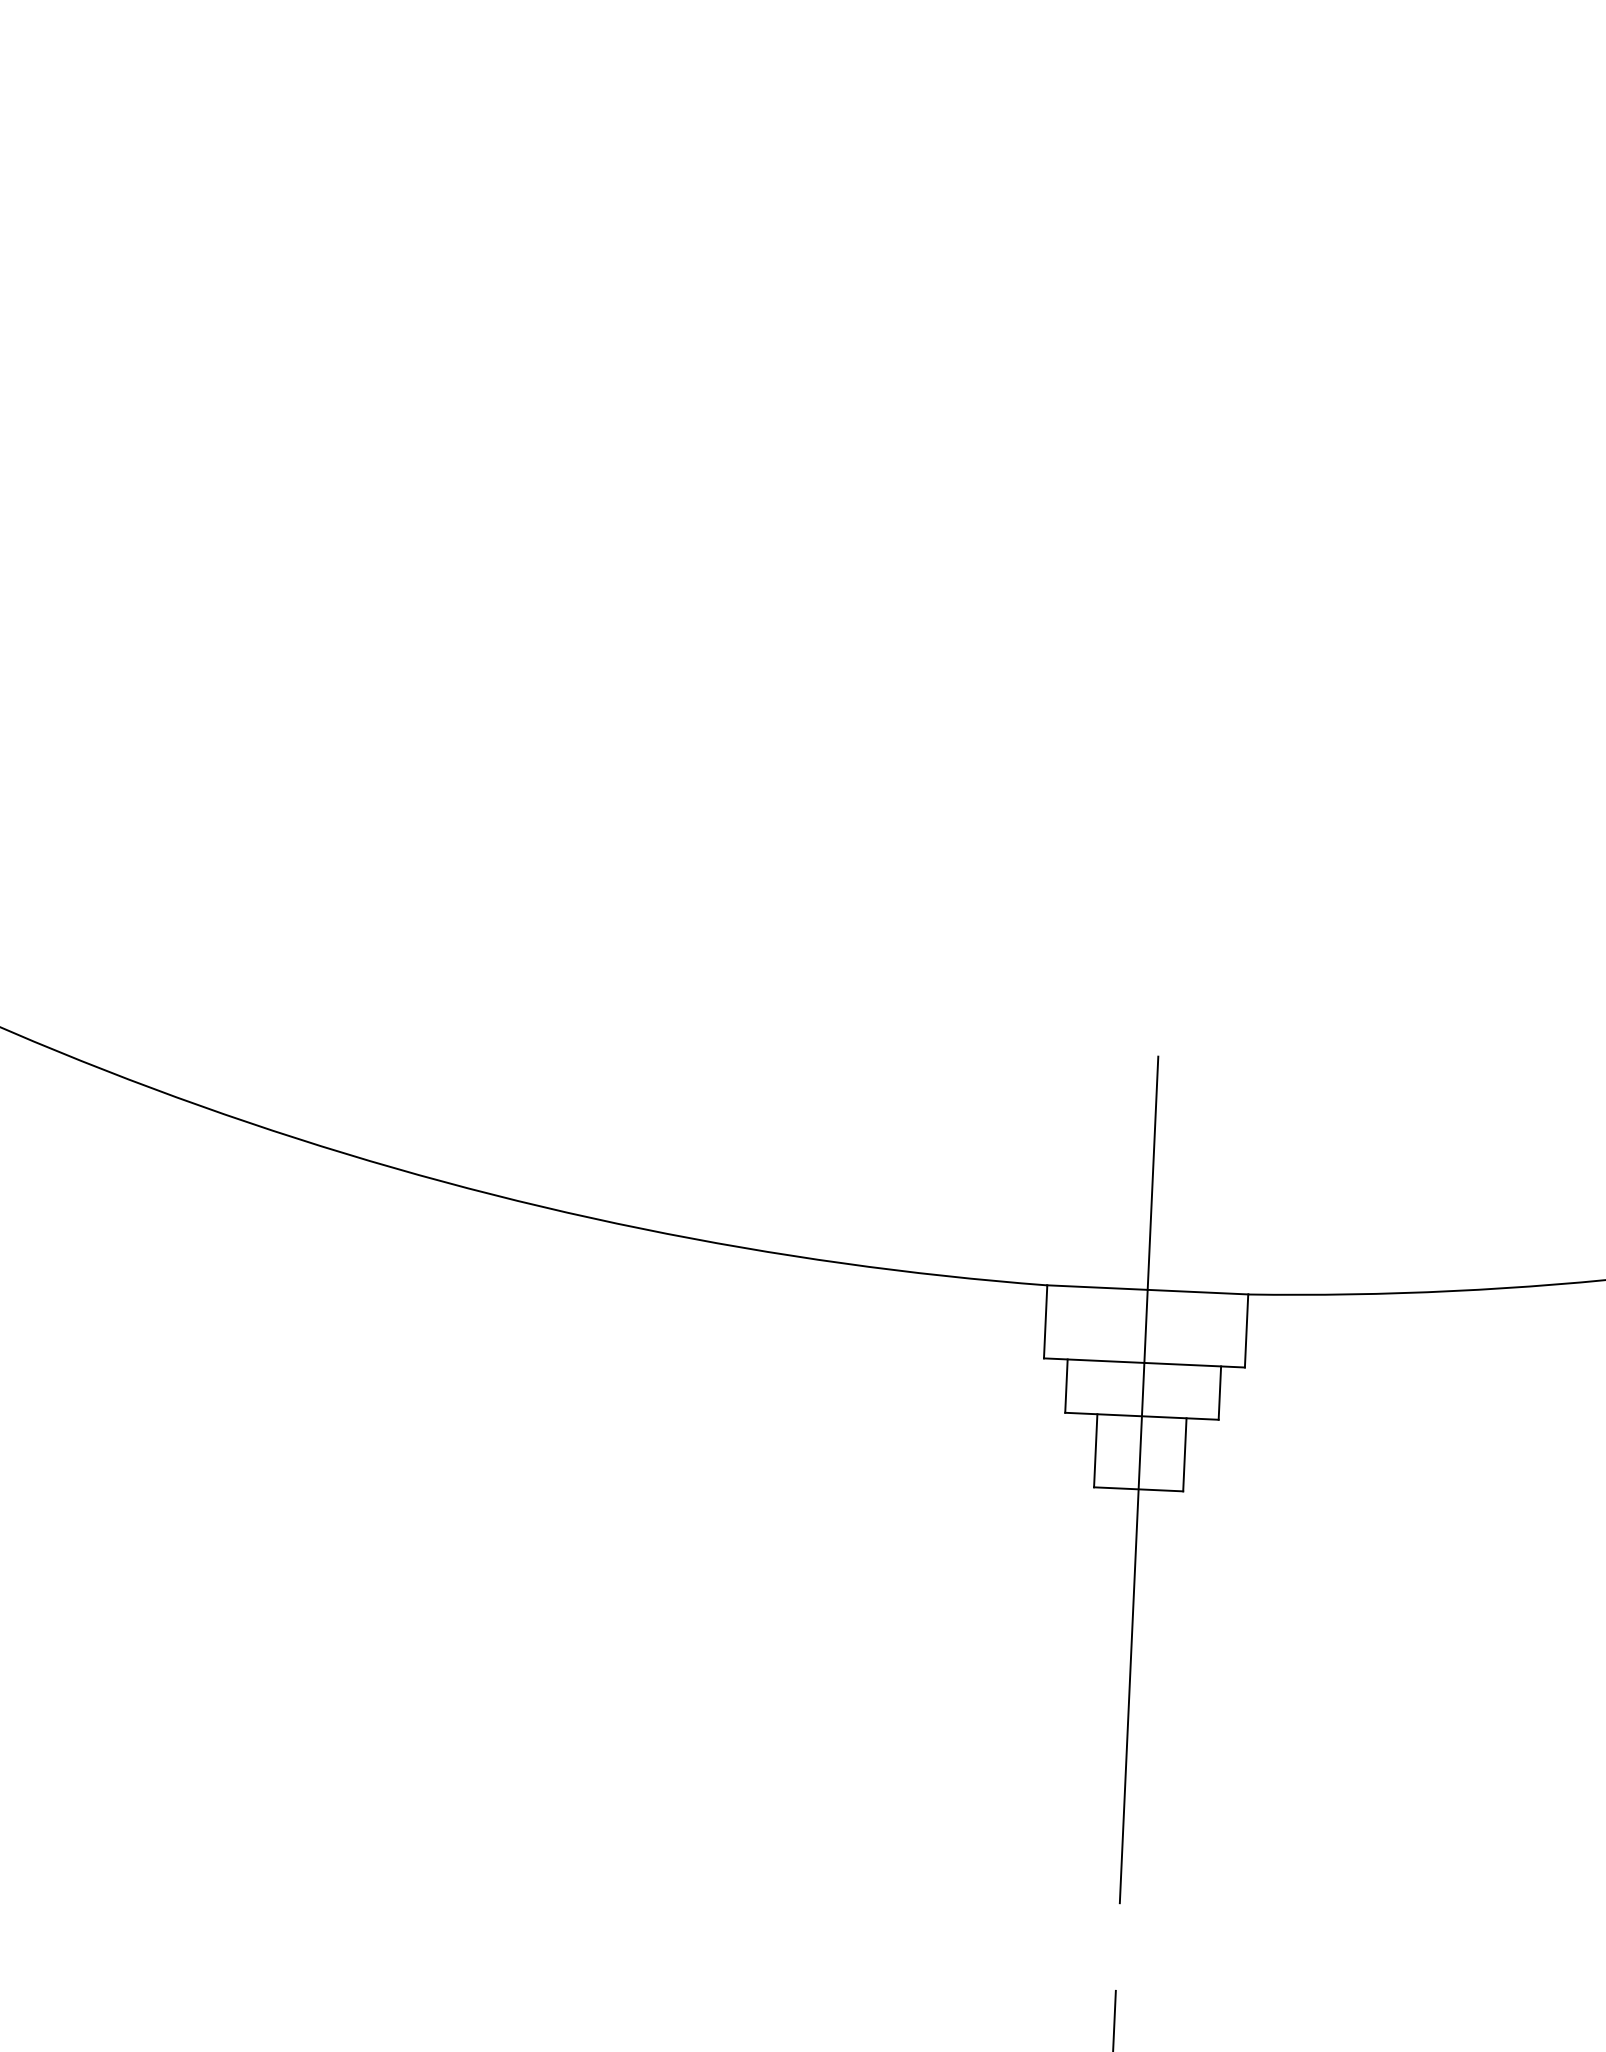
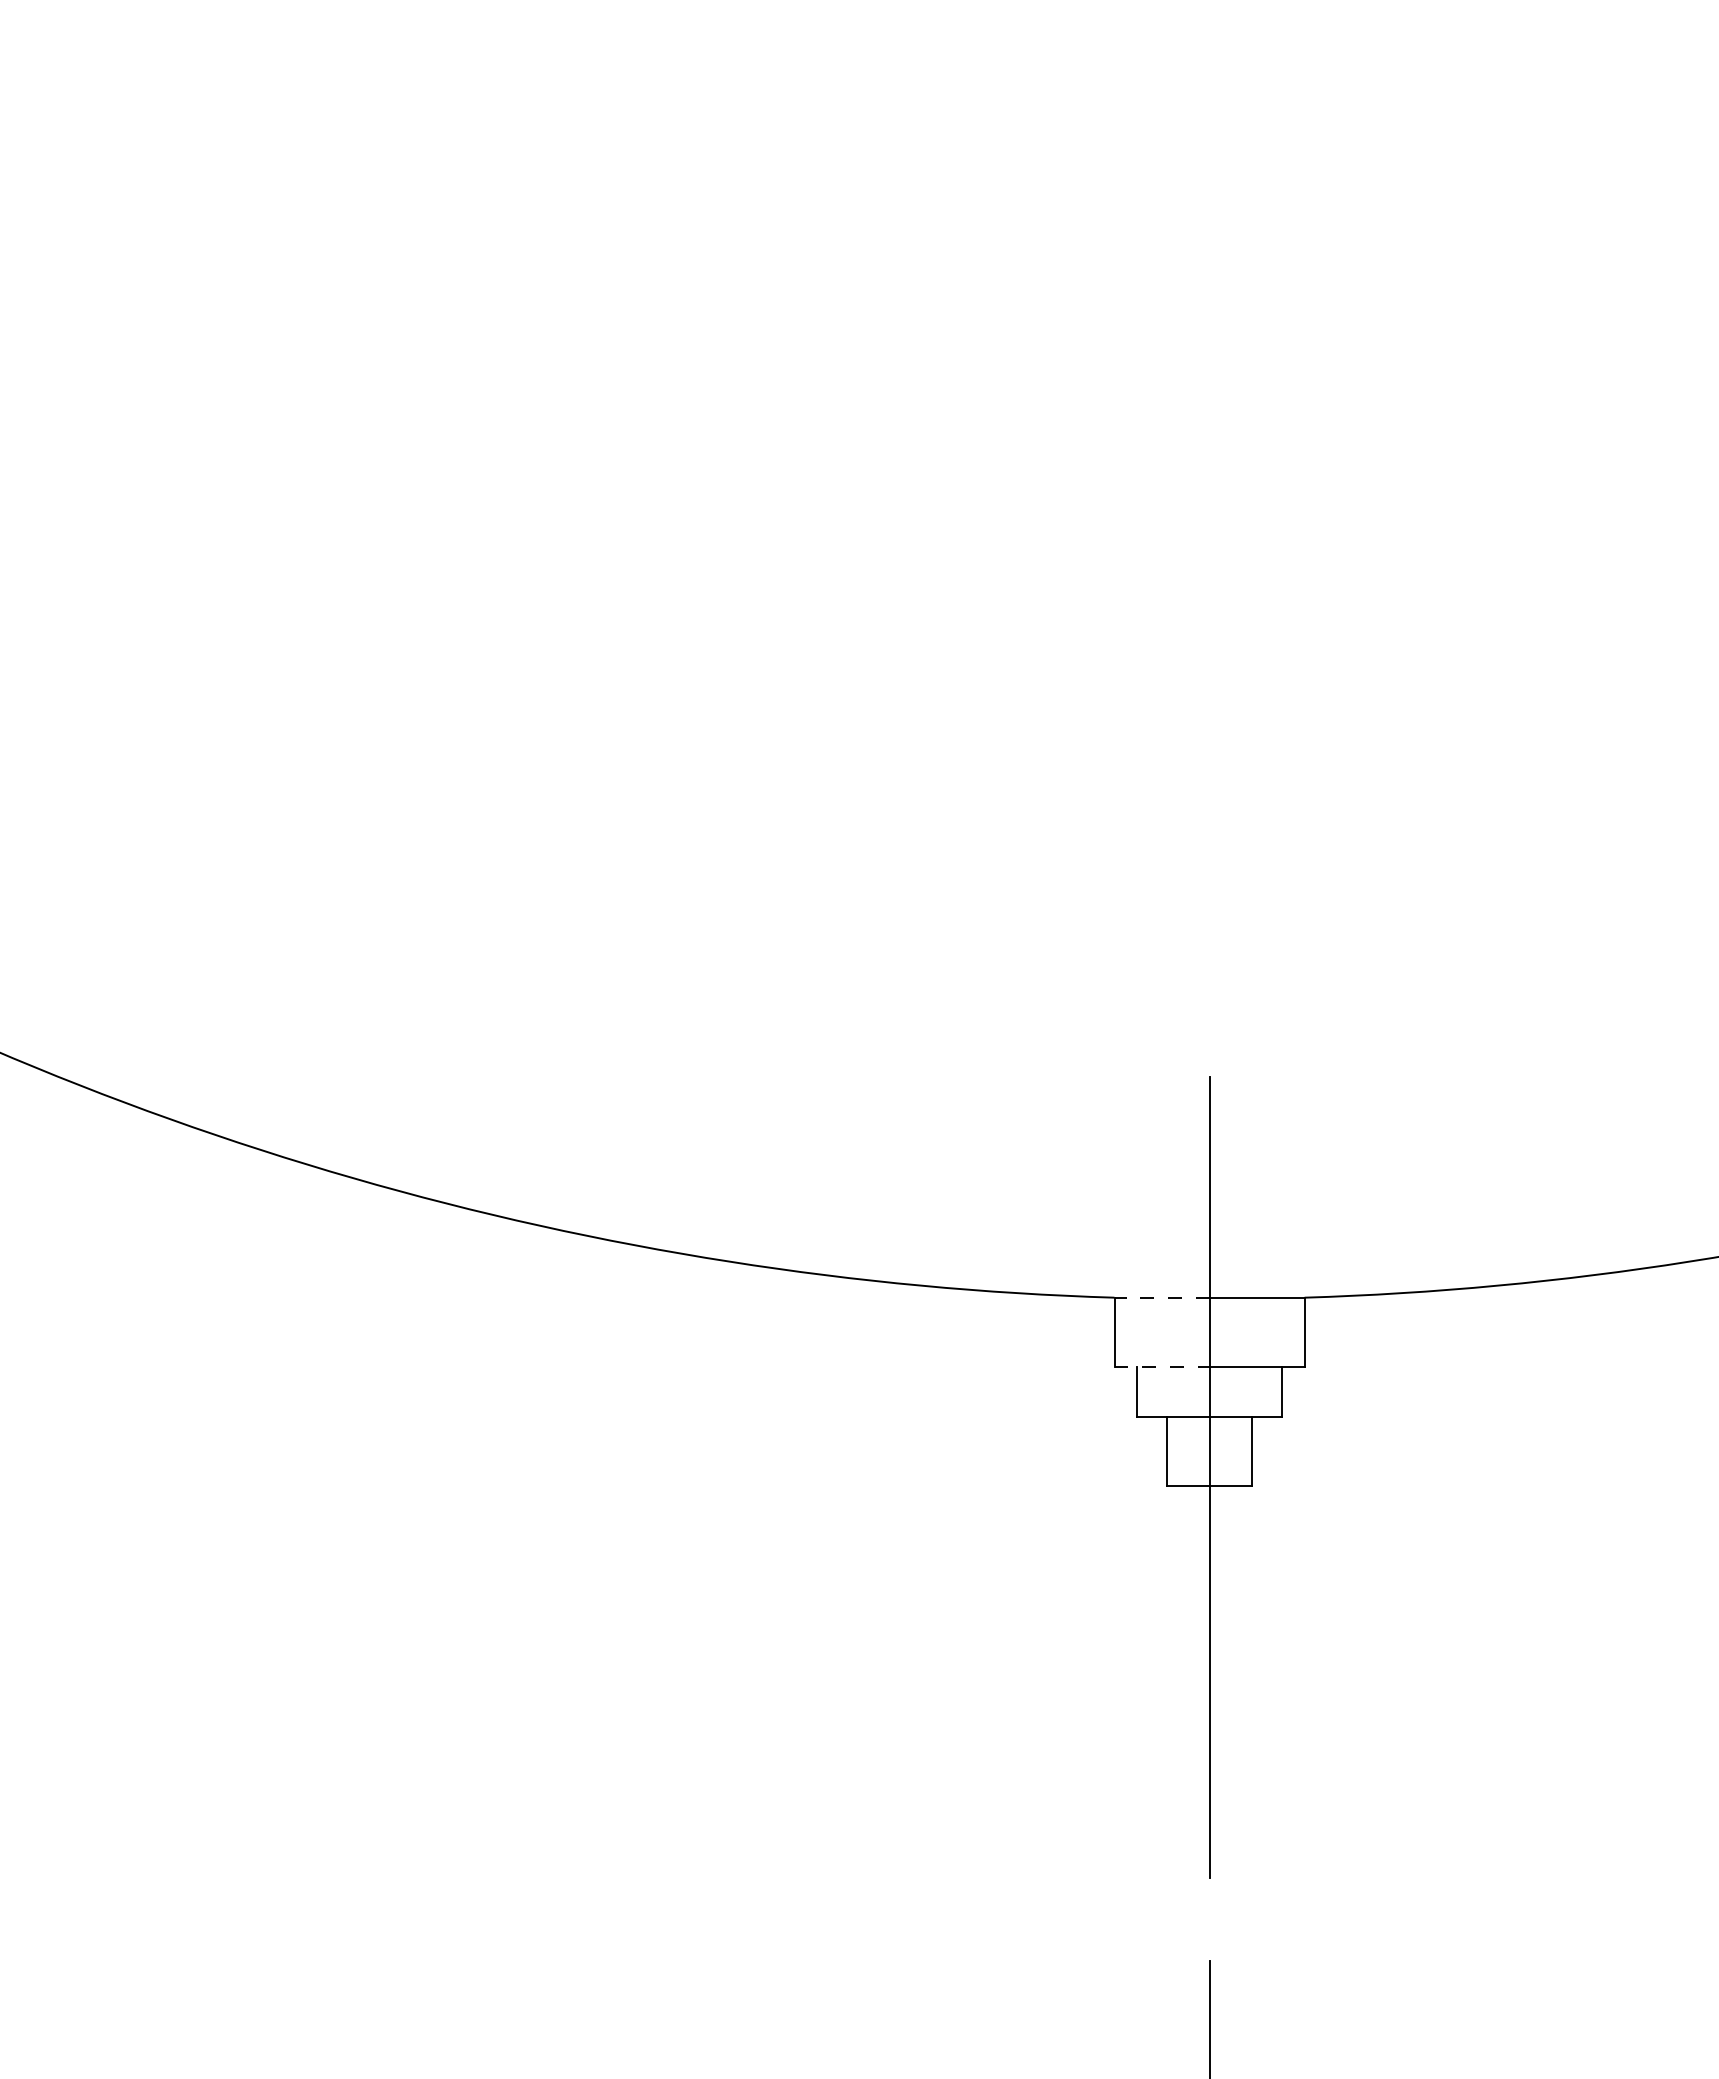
line: (1096, 1287) -> (1161, 1297), solid -> dashed
line: (1094, 1360) -> (1162, 1366), solid -> dashed

